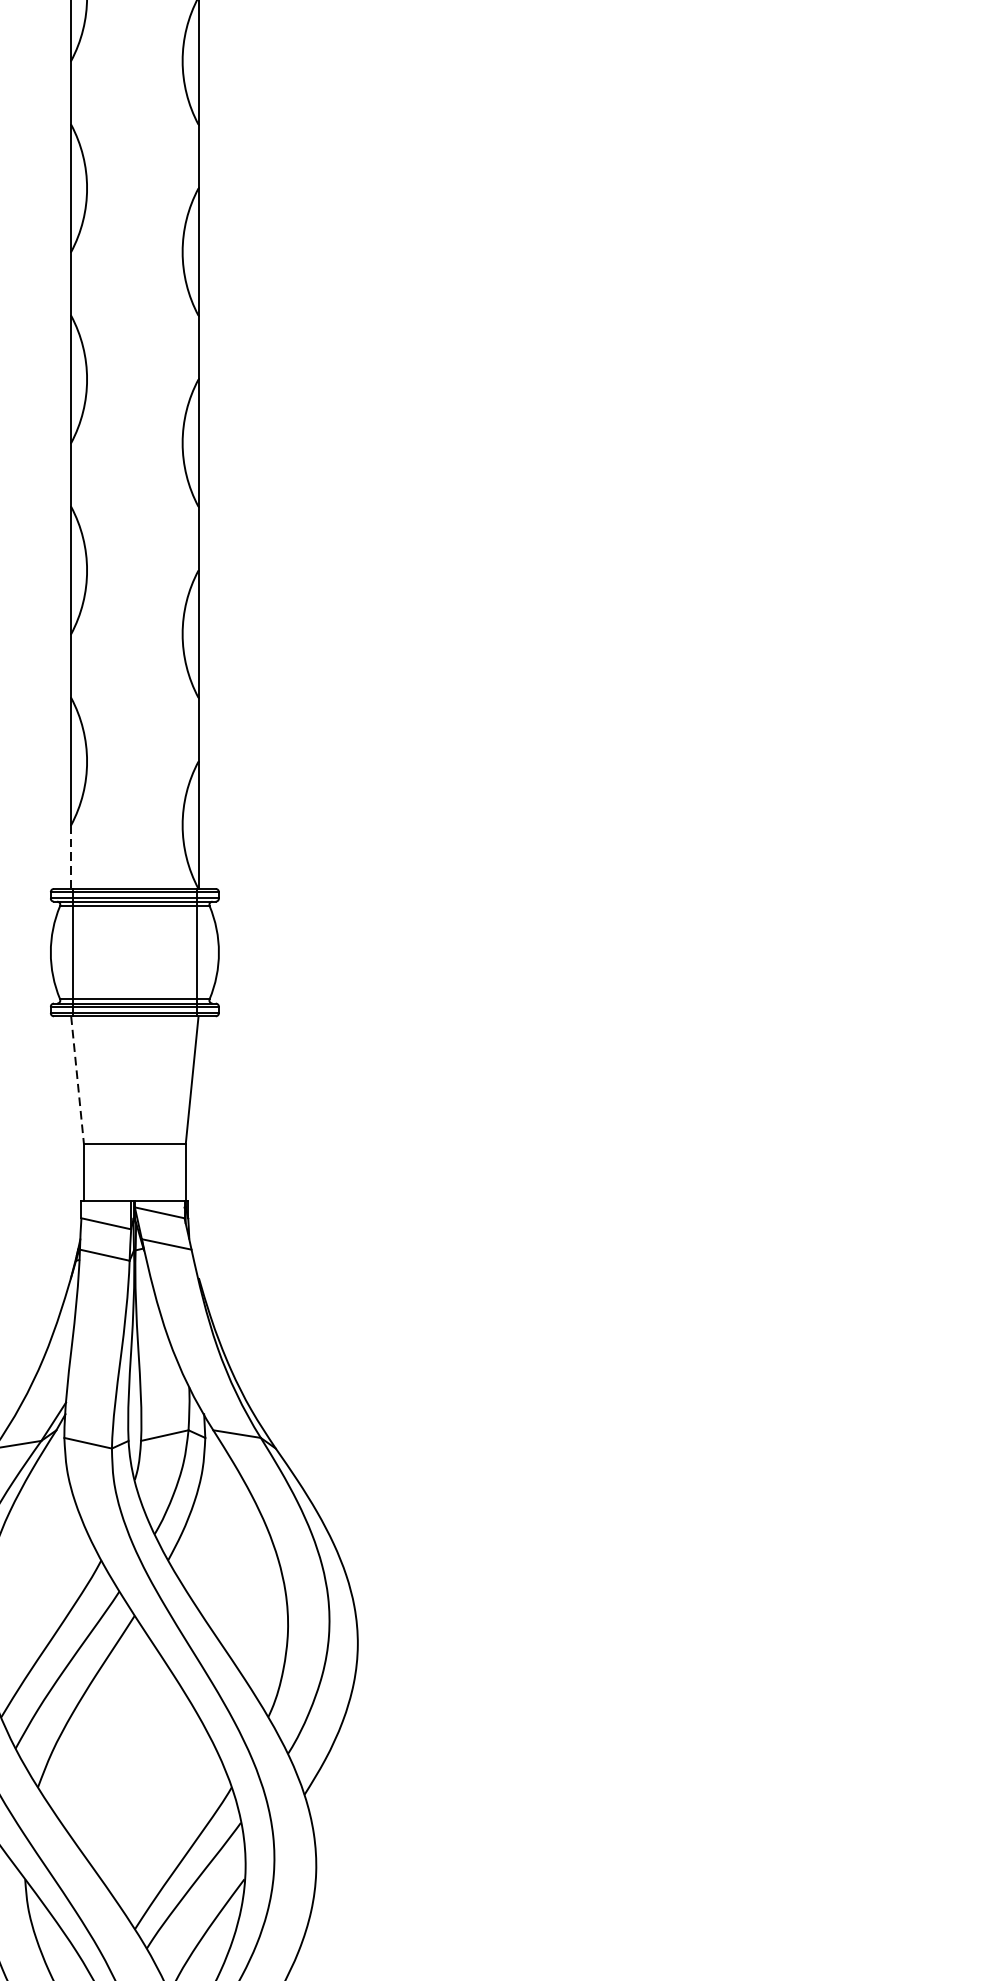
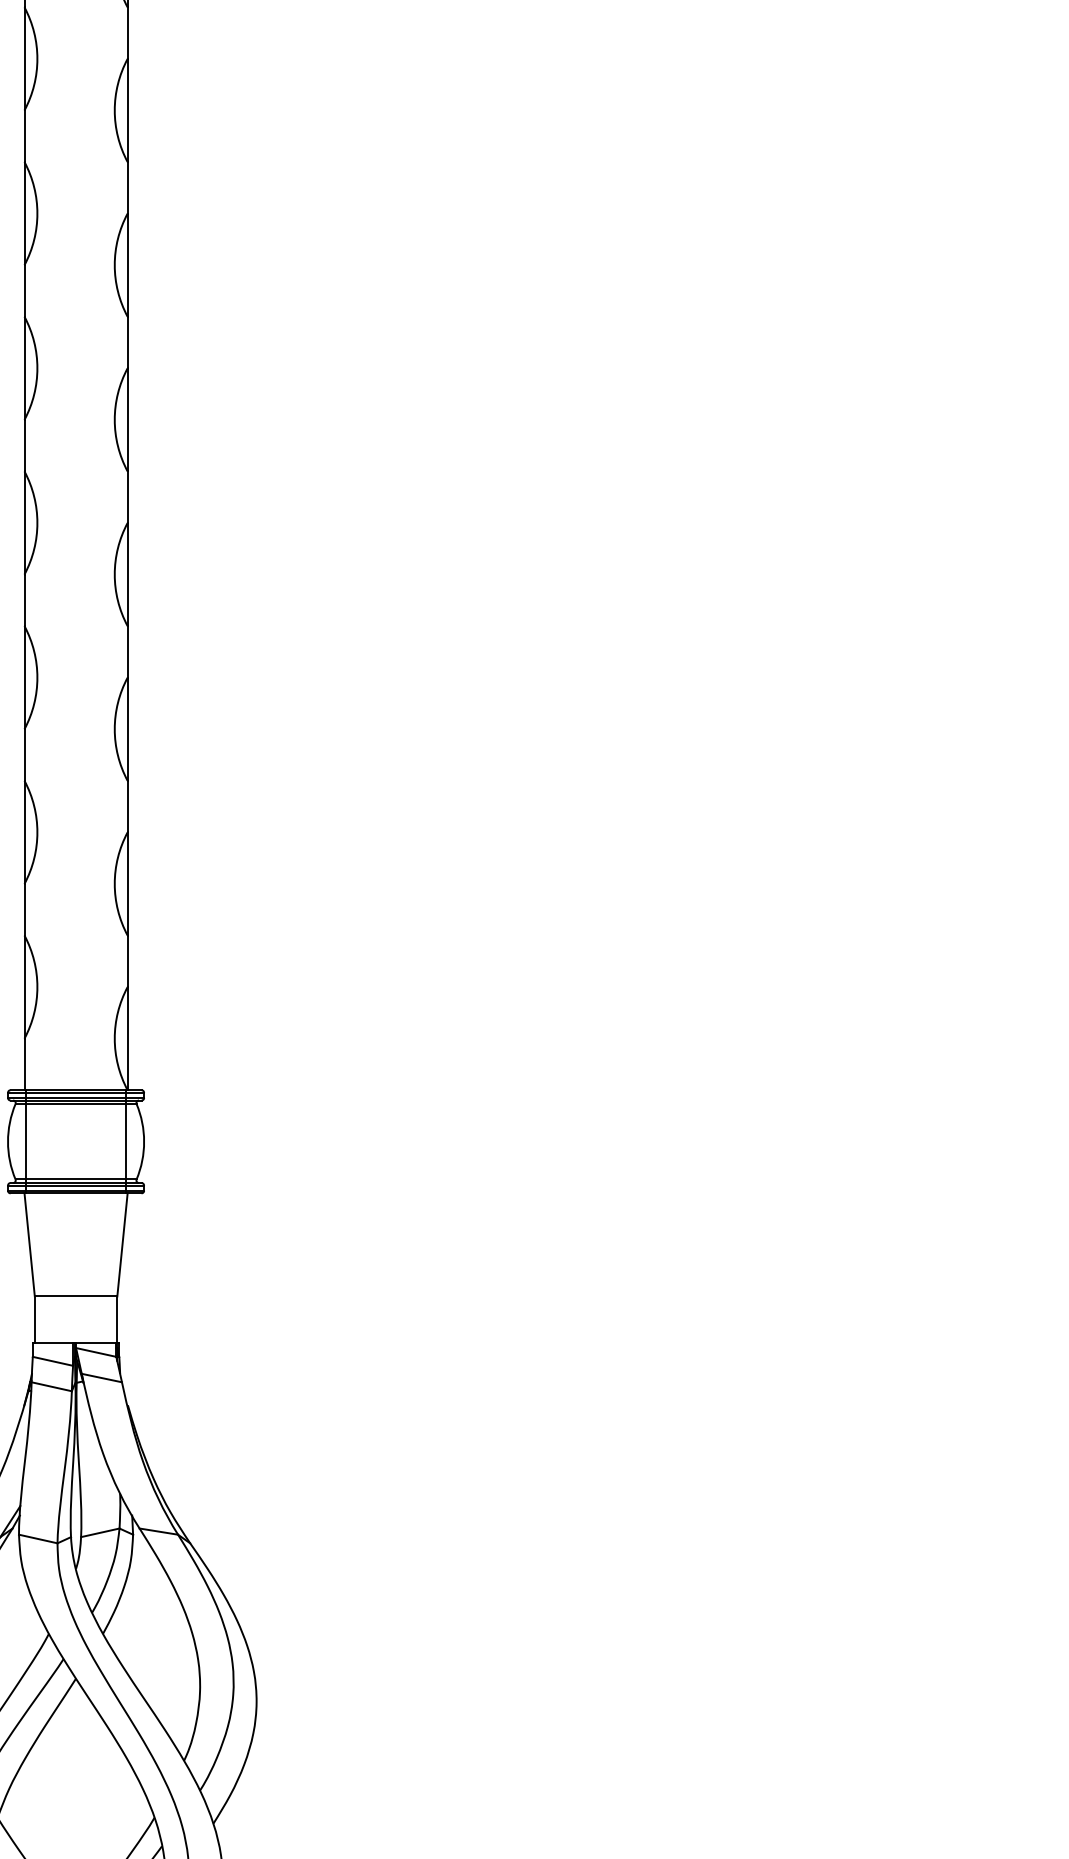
line: (71, 857) -> (24, 1064), dashed -> solid
line: (77, 1079) -> (29, 1244), dashed -> solid

